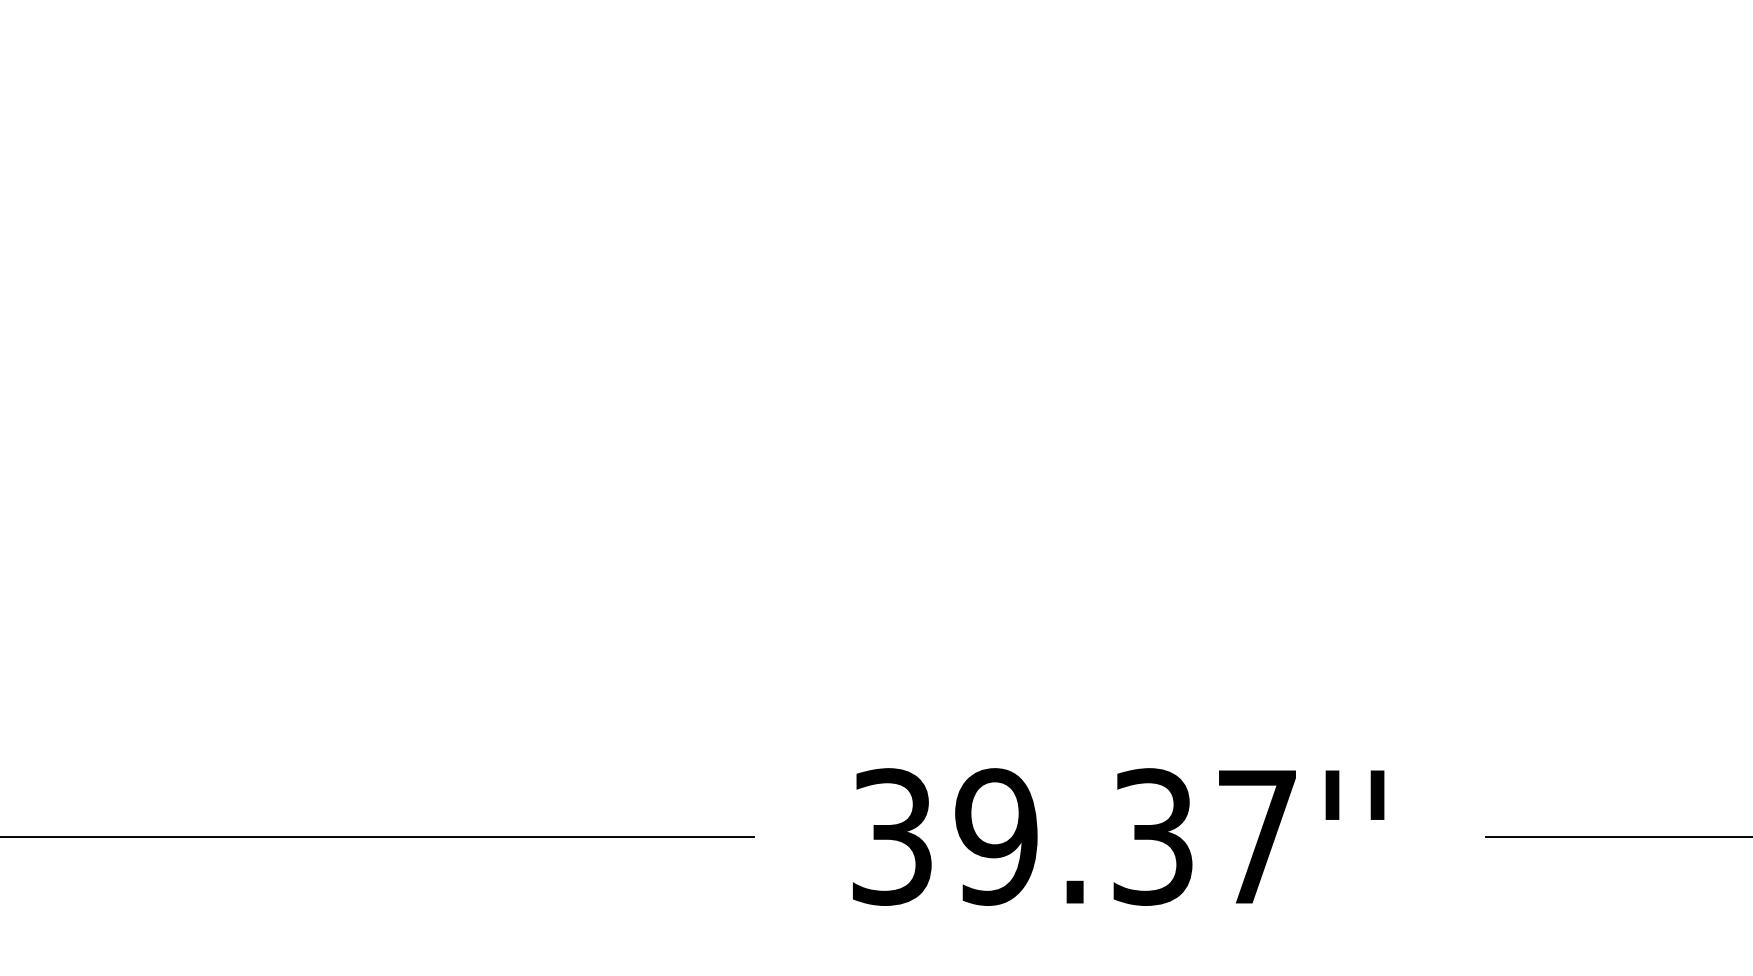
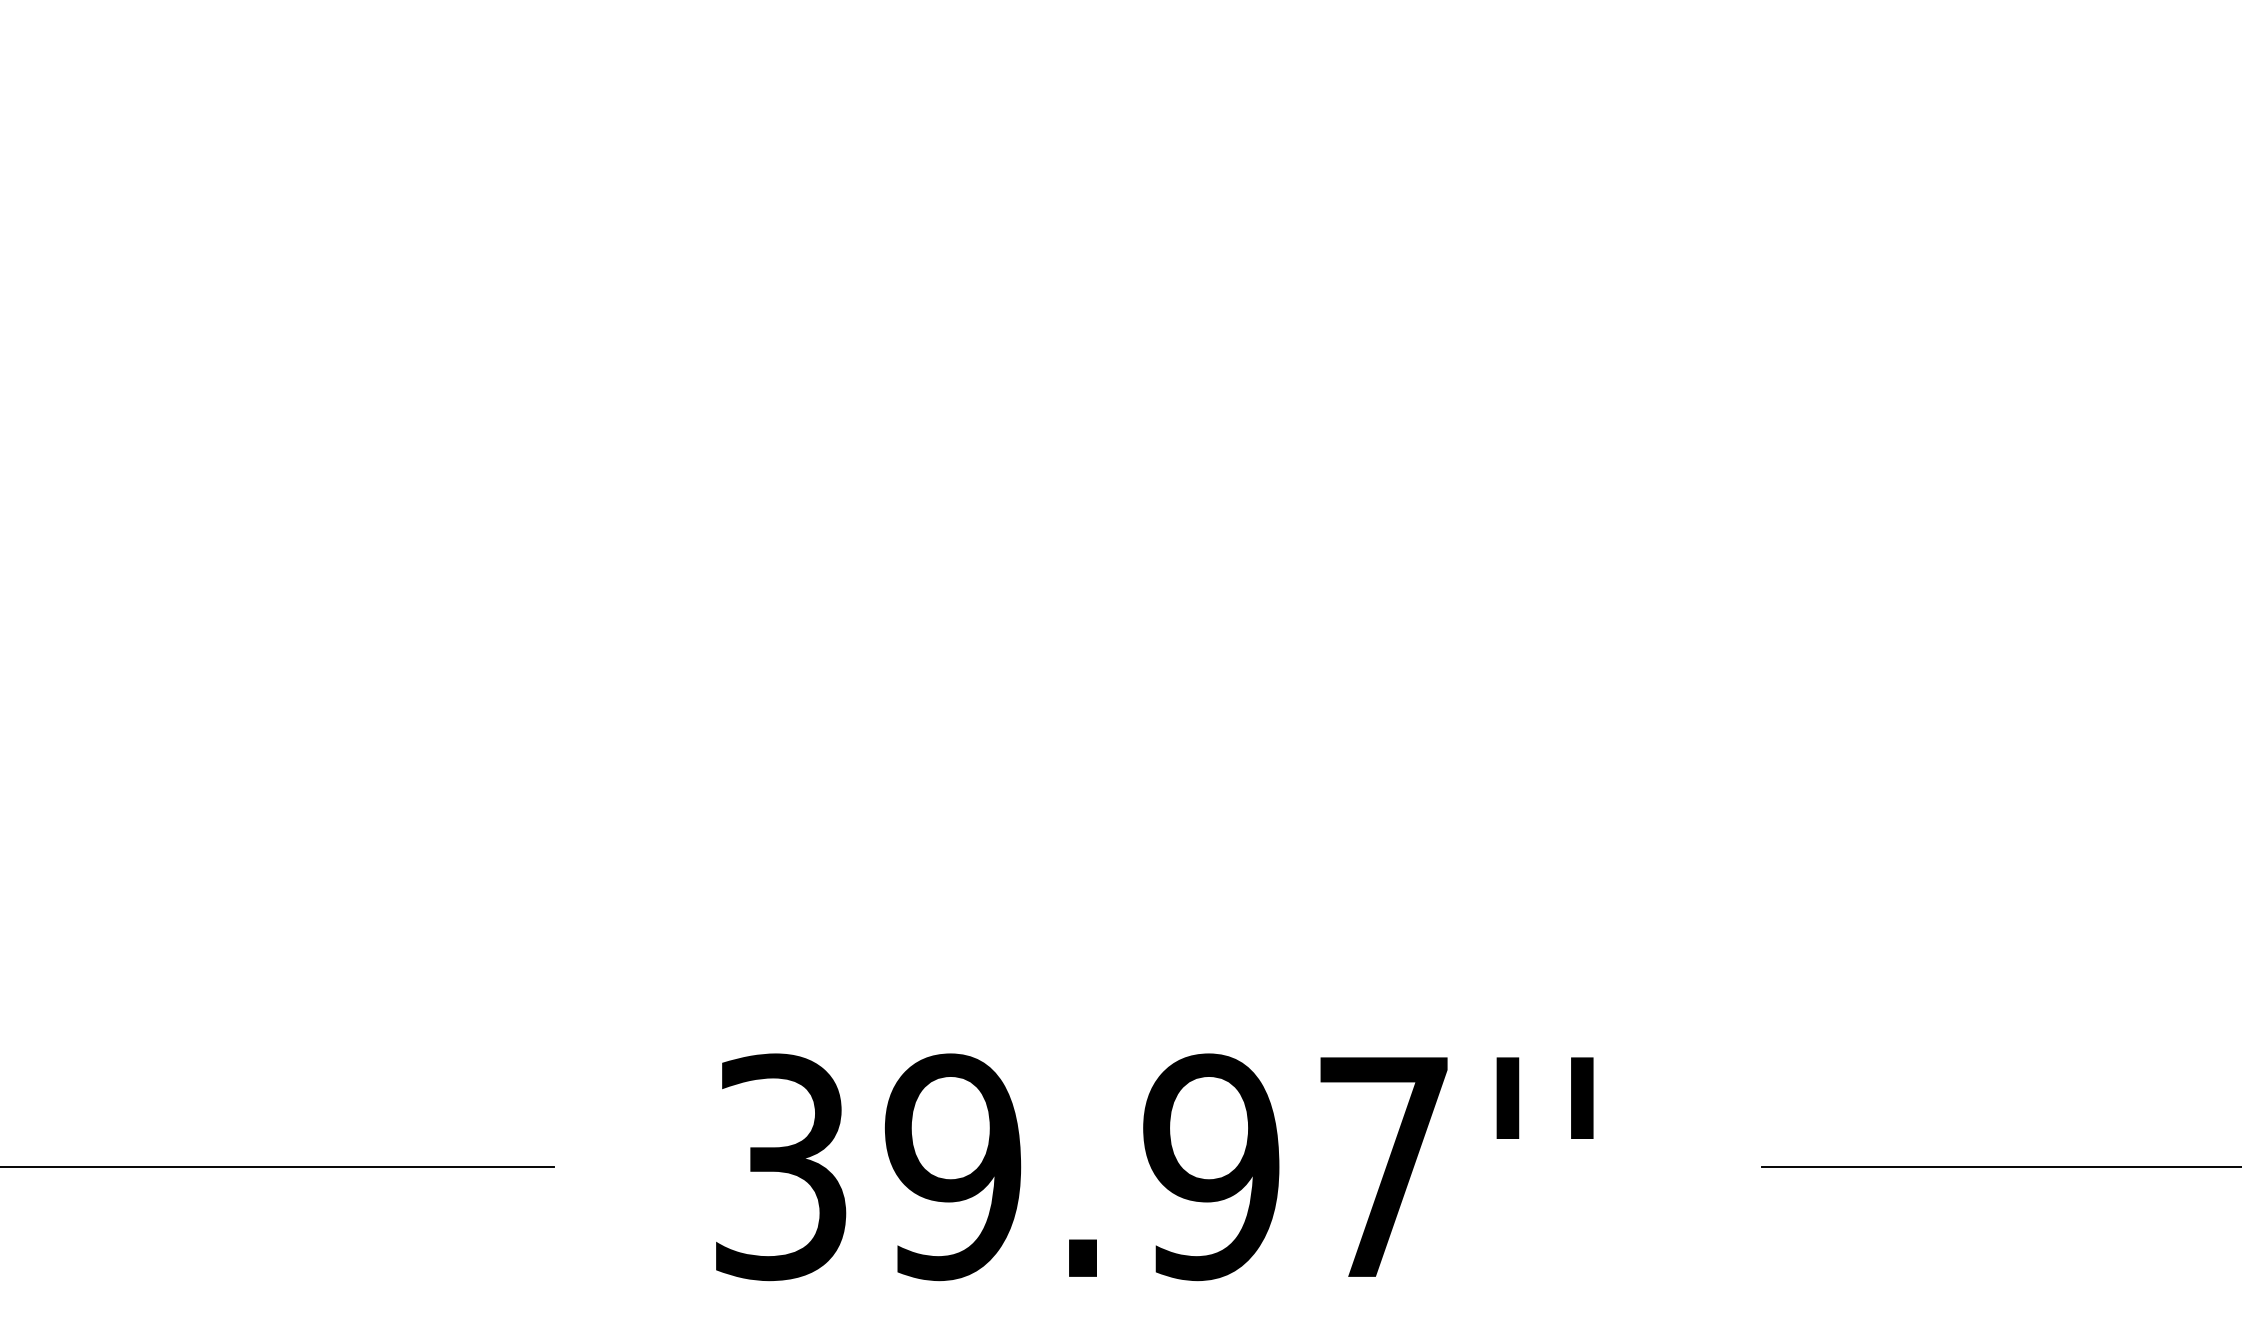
text: (1152, 836) -> (1210, 1166), 39.37'' -> 39.97''

